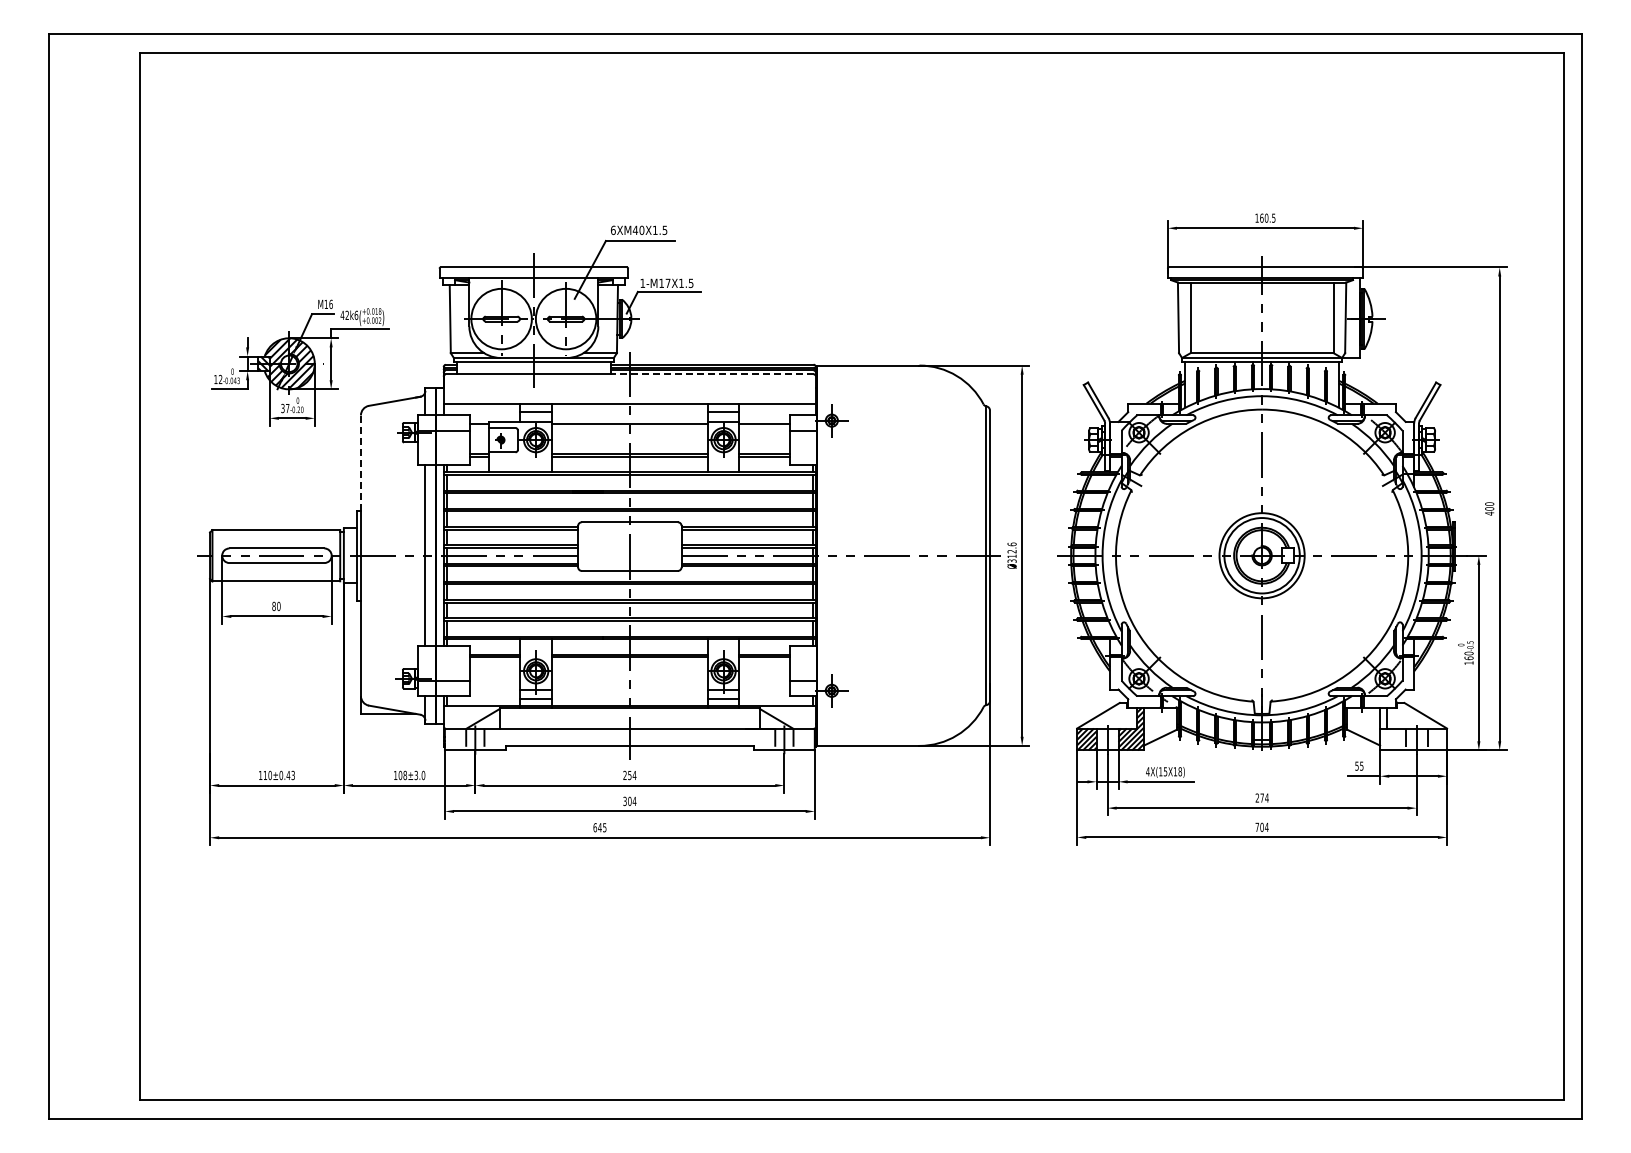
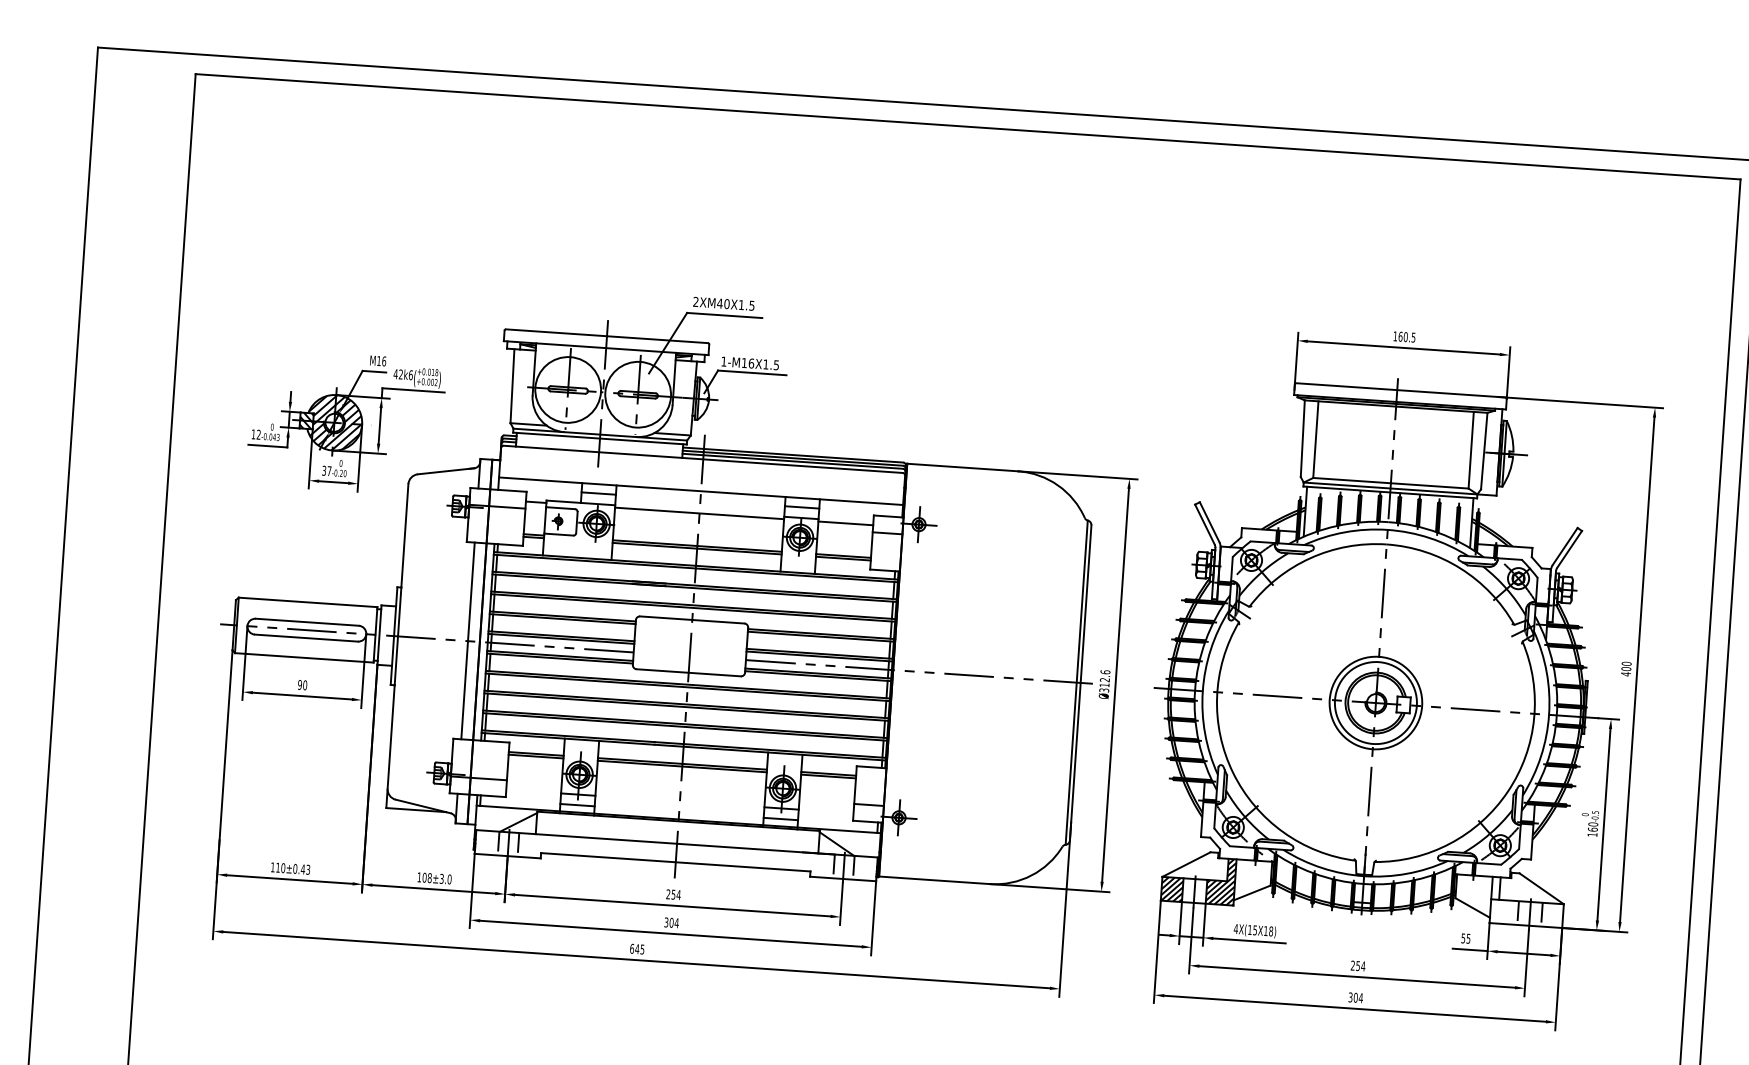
text: (612, 229) -> (695, 300), 6XM40X1.5 -> 2XM40X1.5
text: (667, 282) -> (750, 362), 1-M17X1.5 -> 1-M16X1.5
line: (712, 374) -> (792, 465), dashed -> solid
line: (360, 463) -> (404, 536), dashed -> solid
text: (273, 606) -> (299, 684), 80 -> 90
text: (1261, 797) -> (1357, 965), 274 -> 254
text: (1256, 826) -> (1349, 996), 704 -> 304

